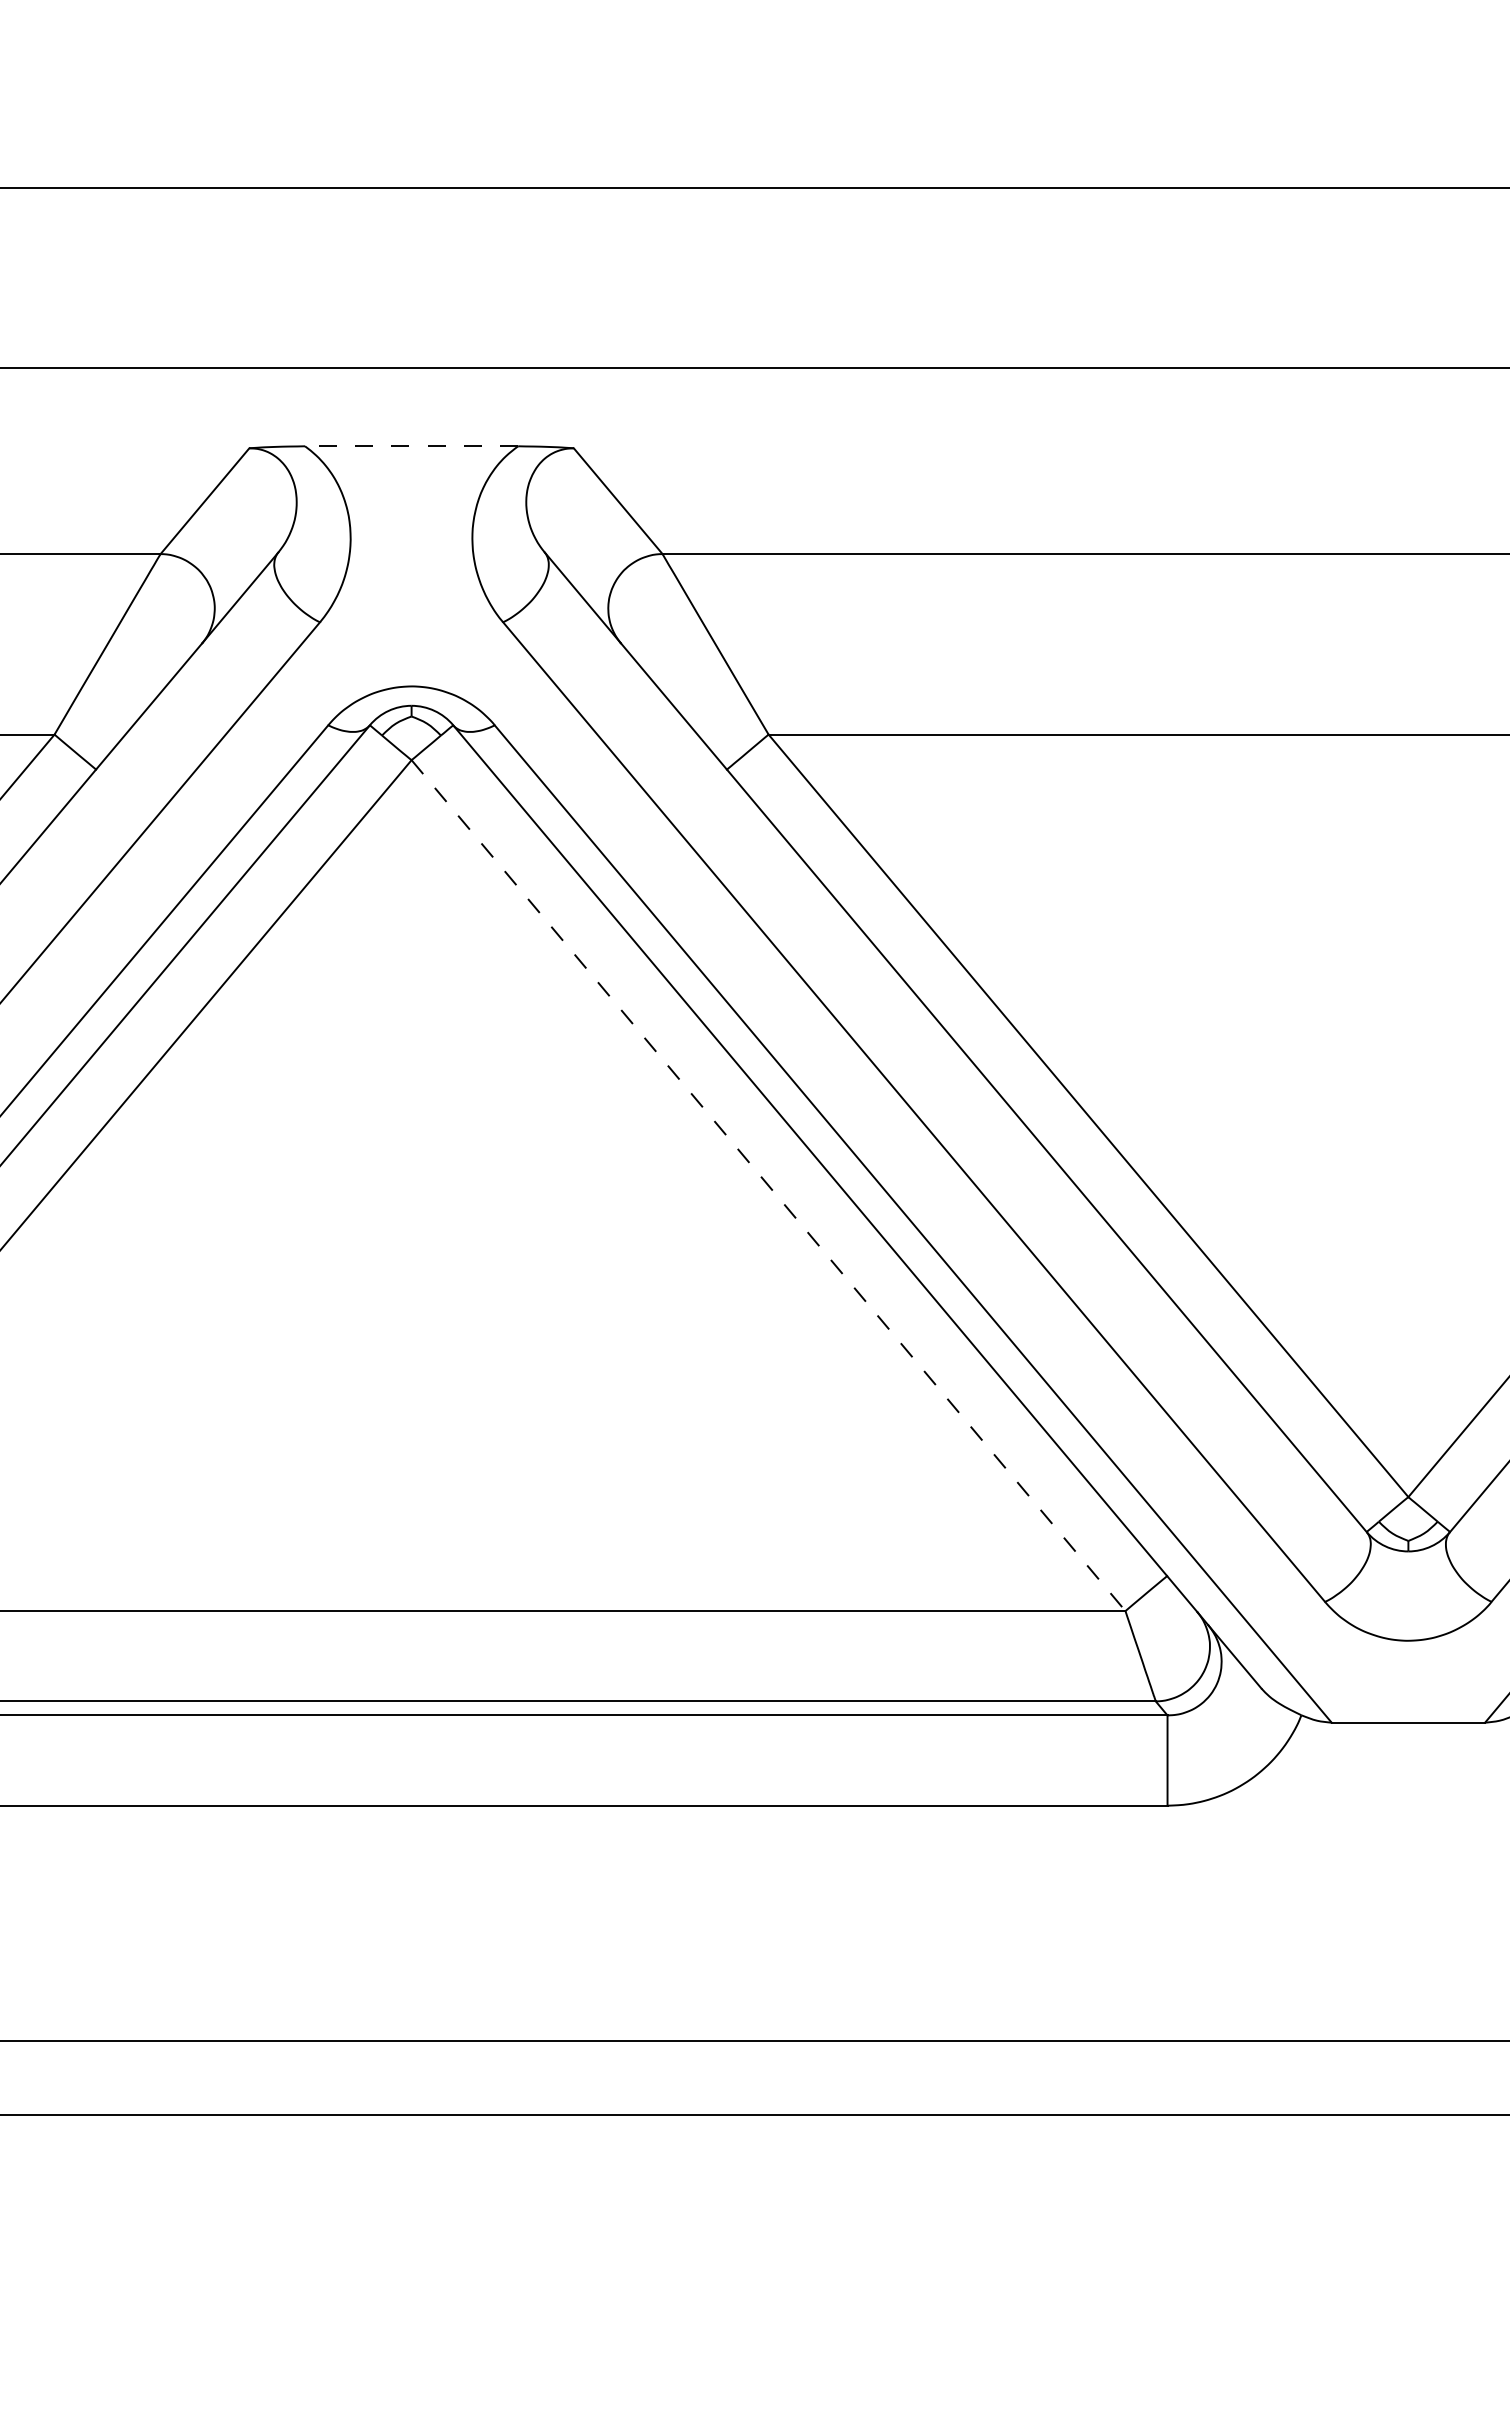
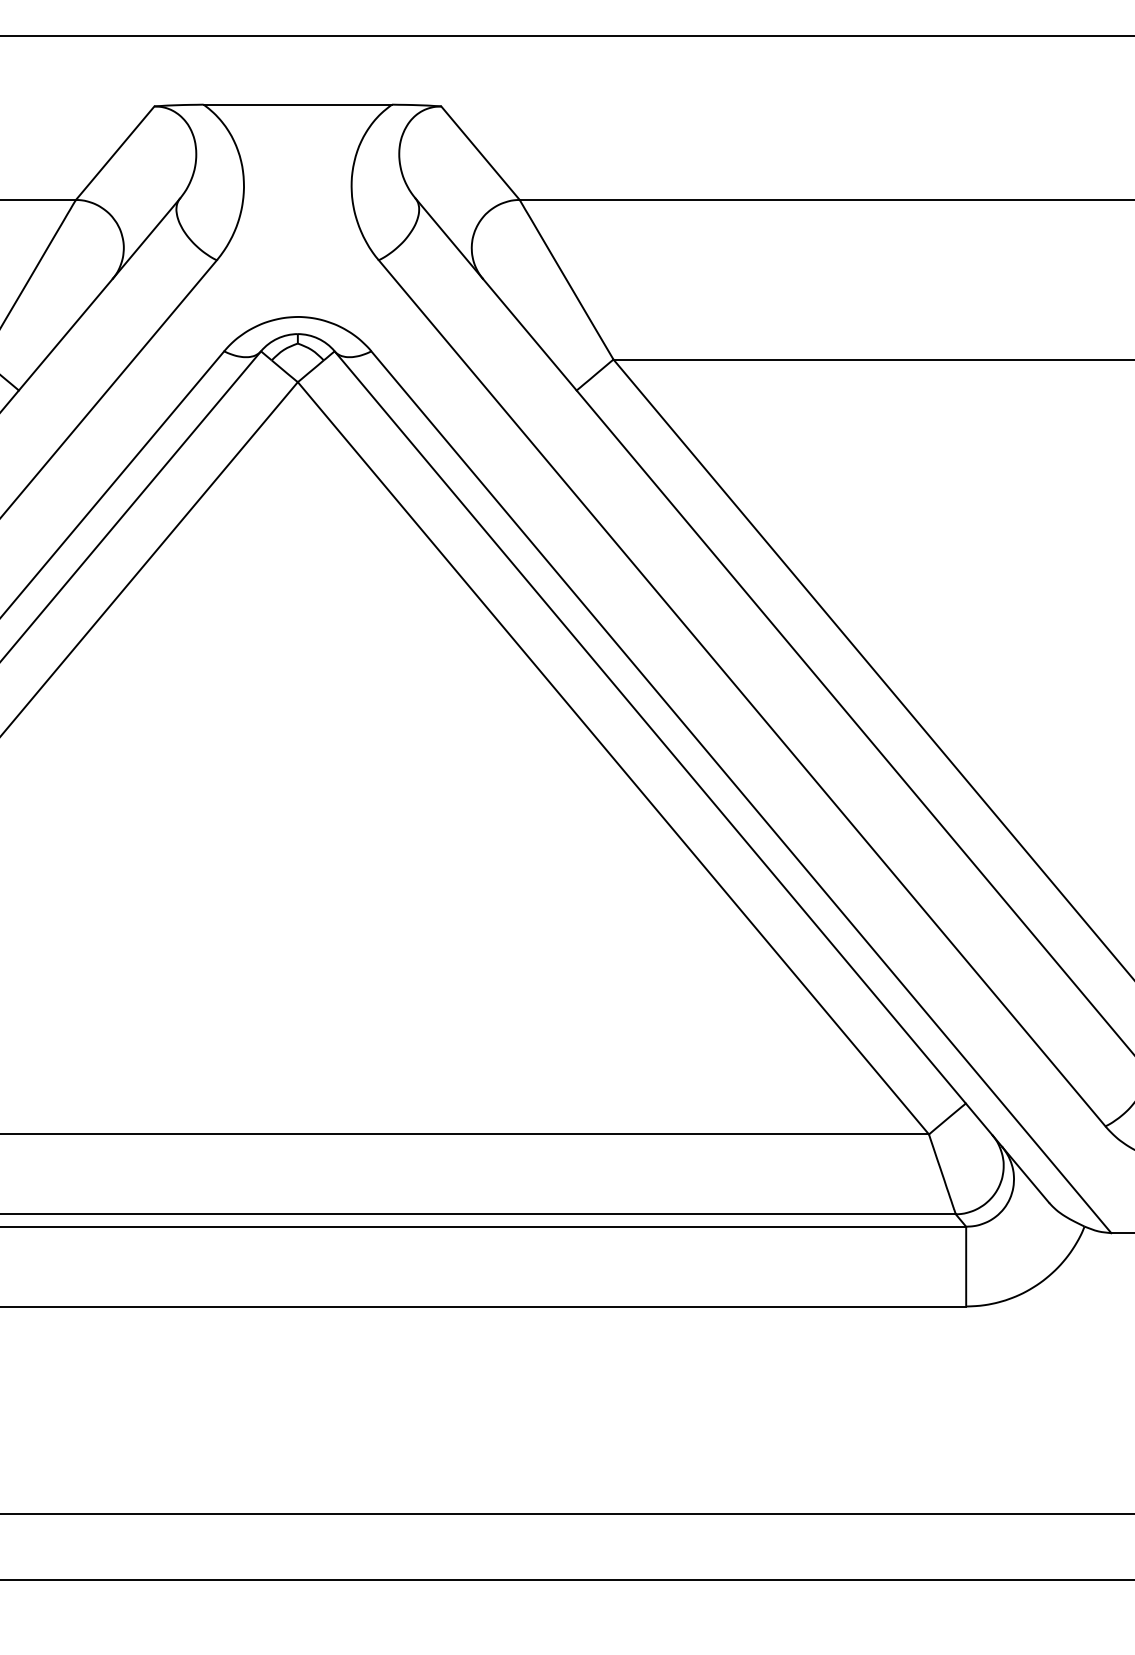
line: (411, 446) -> (297, 104), dashed -> solid
line: (768, 1186) -> (613, 759), dashed -> solid

